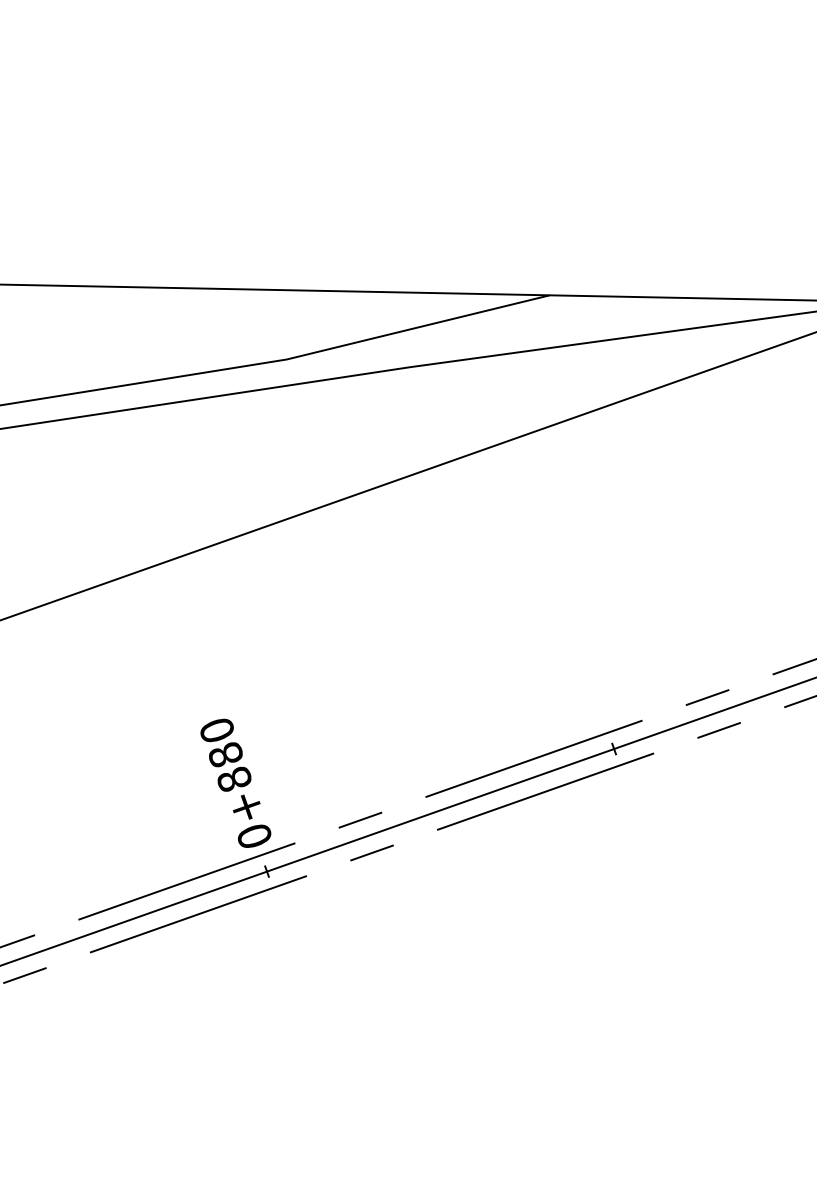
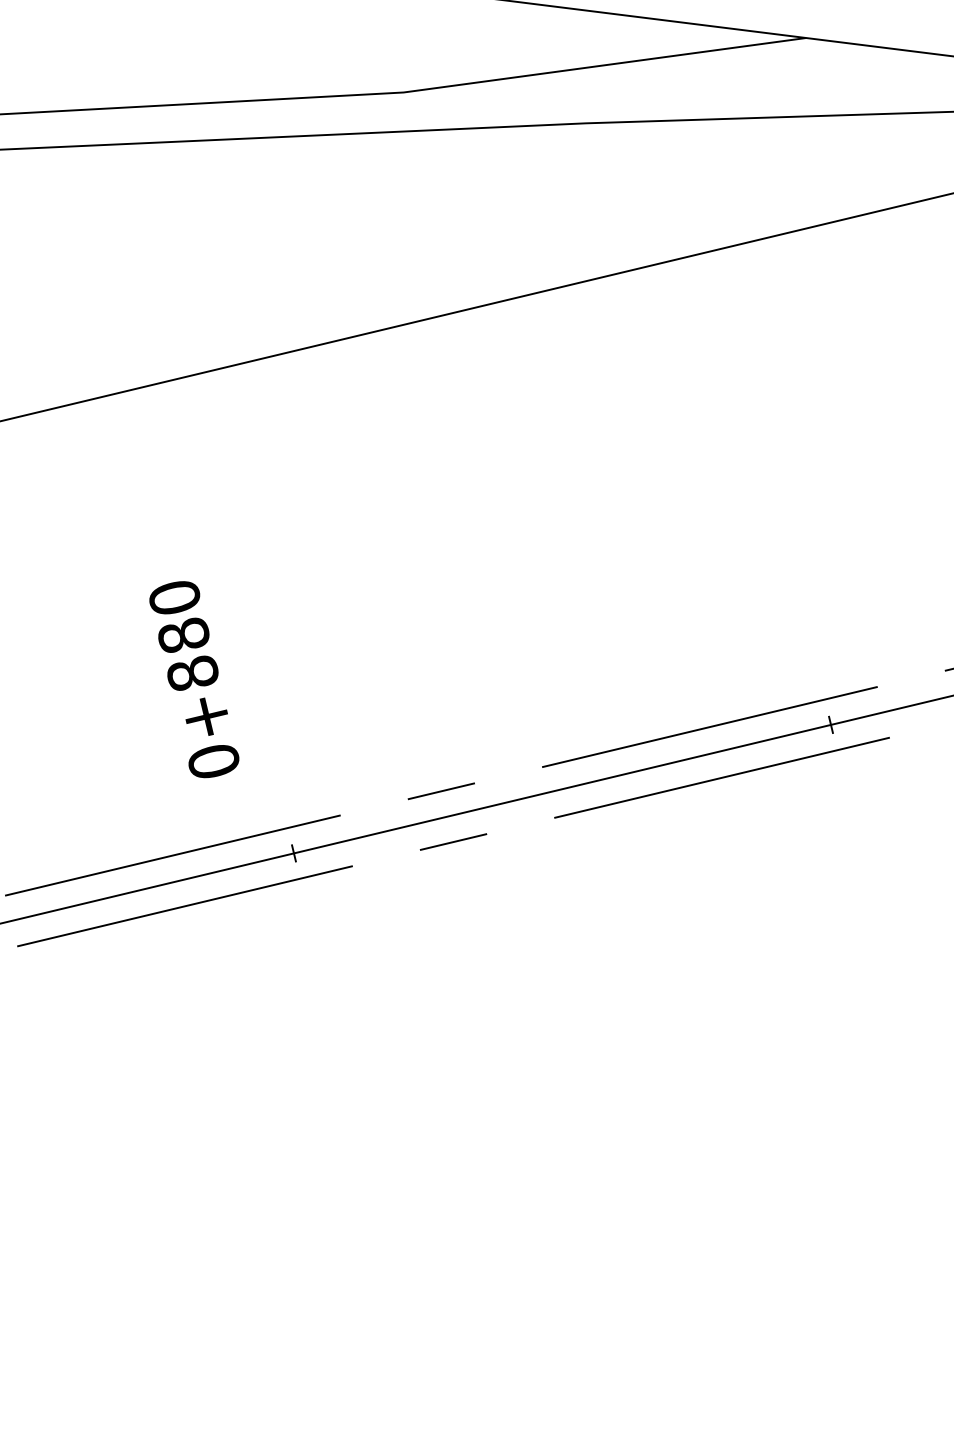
text: (235, 782) -> (193, 678), moved

